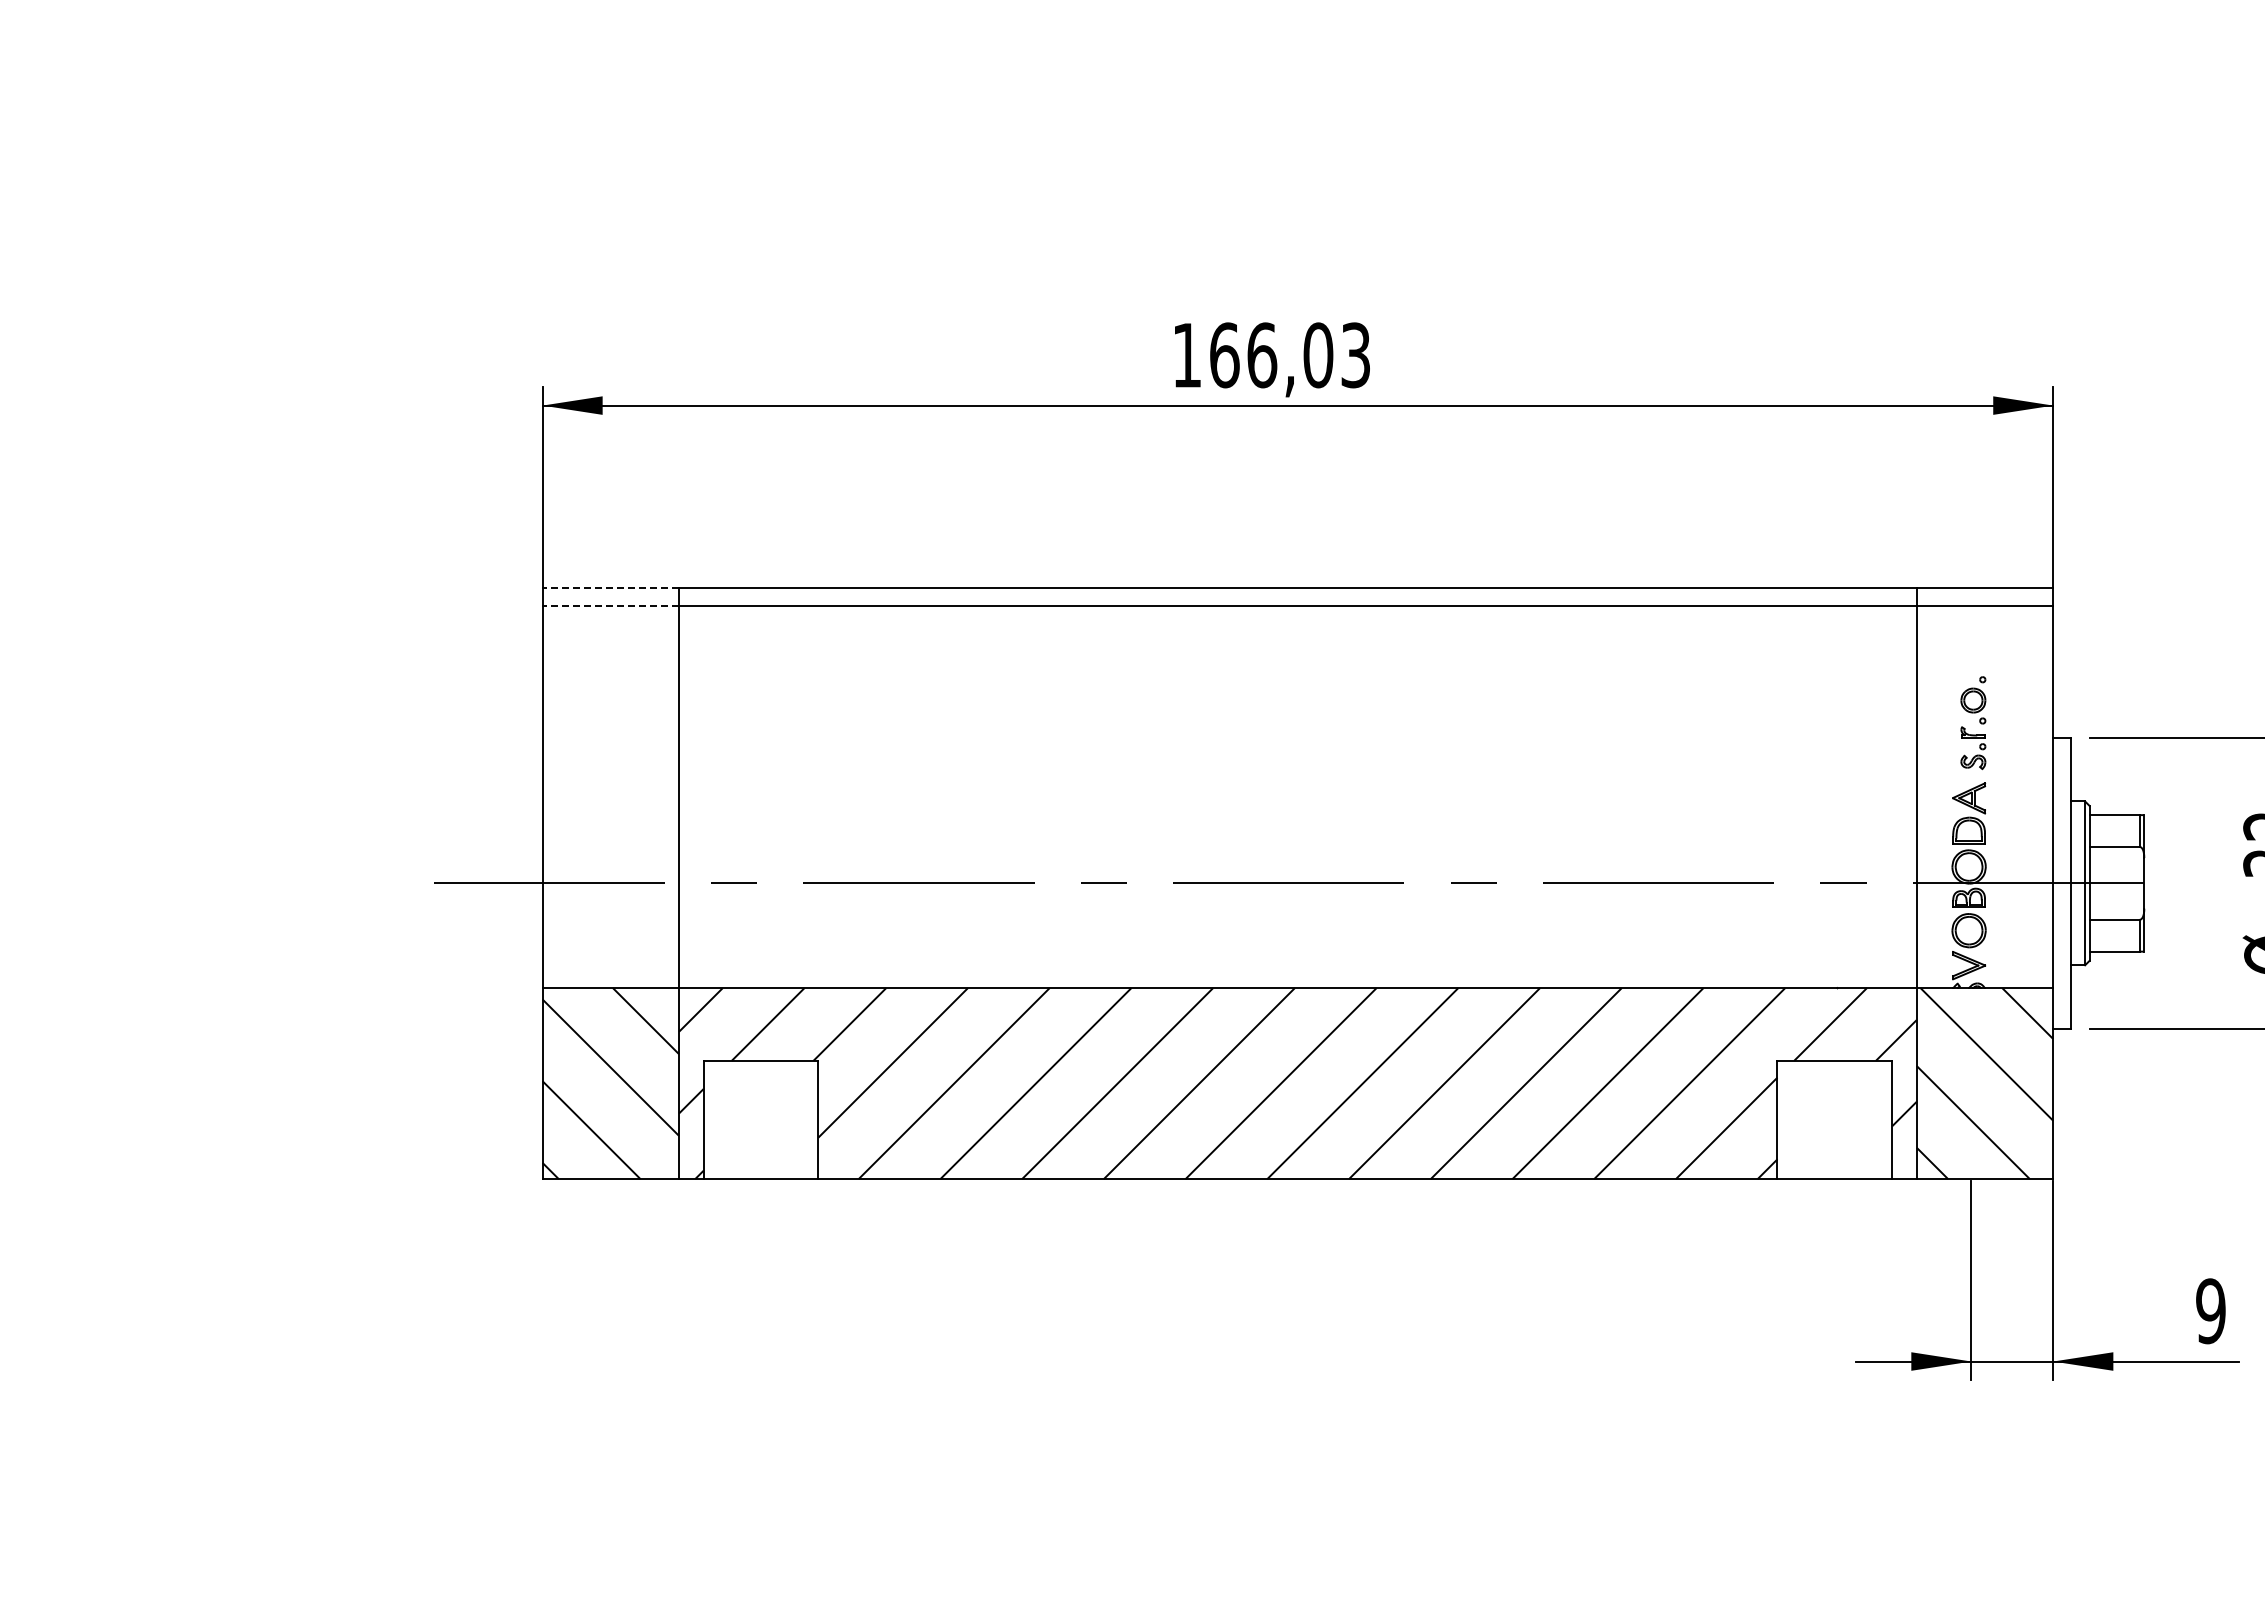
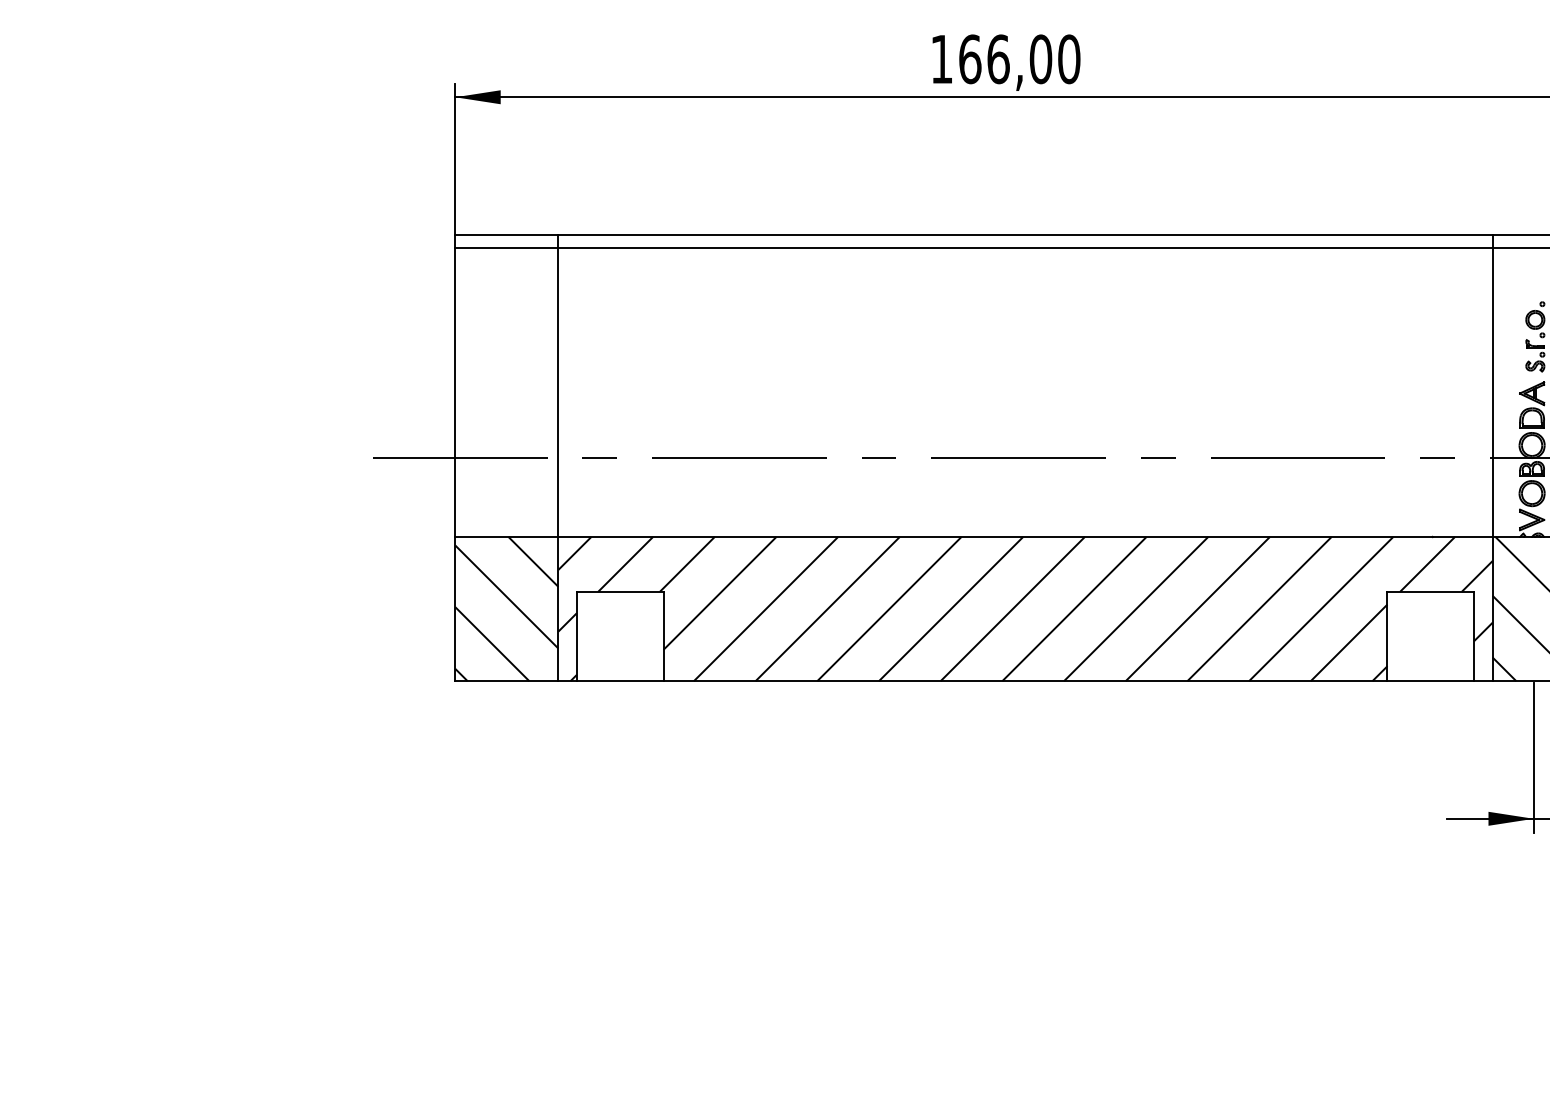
text: (1355, 355) -> (1068, 59), 166,03 -> 166,00
line: (610, 587) -> (506, 234), dashed -> solid
line: (610, 605) -> (506, 248), dashed -> solid

